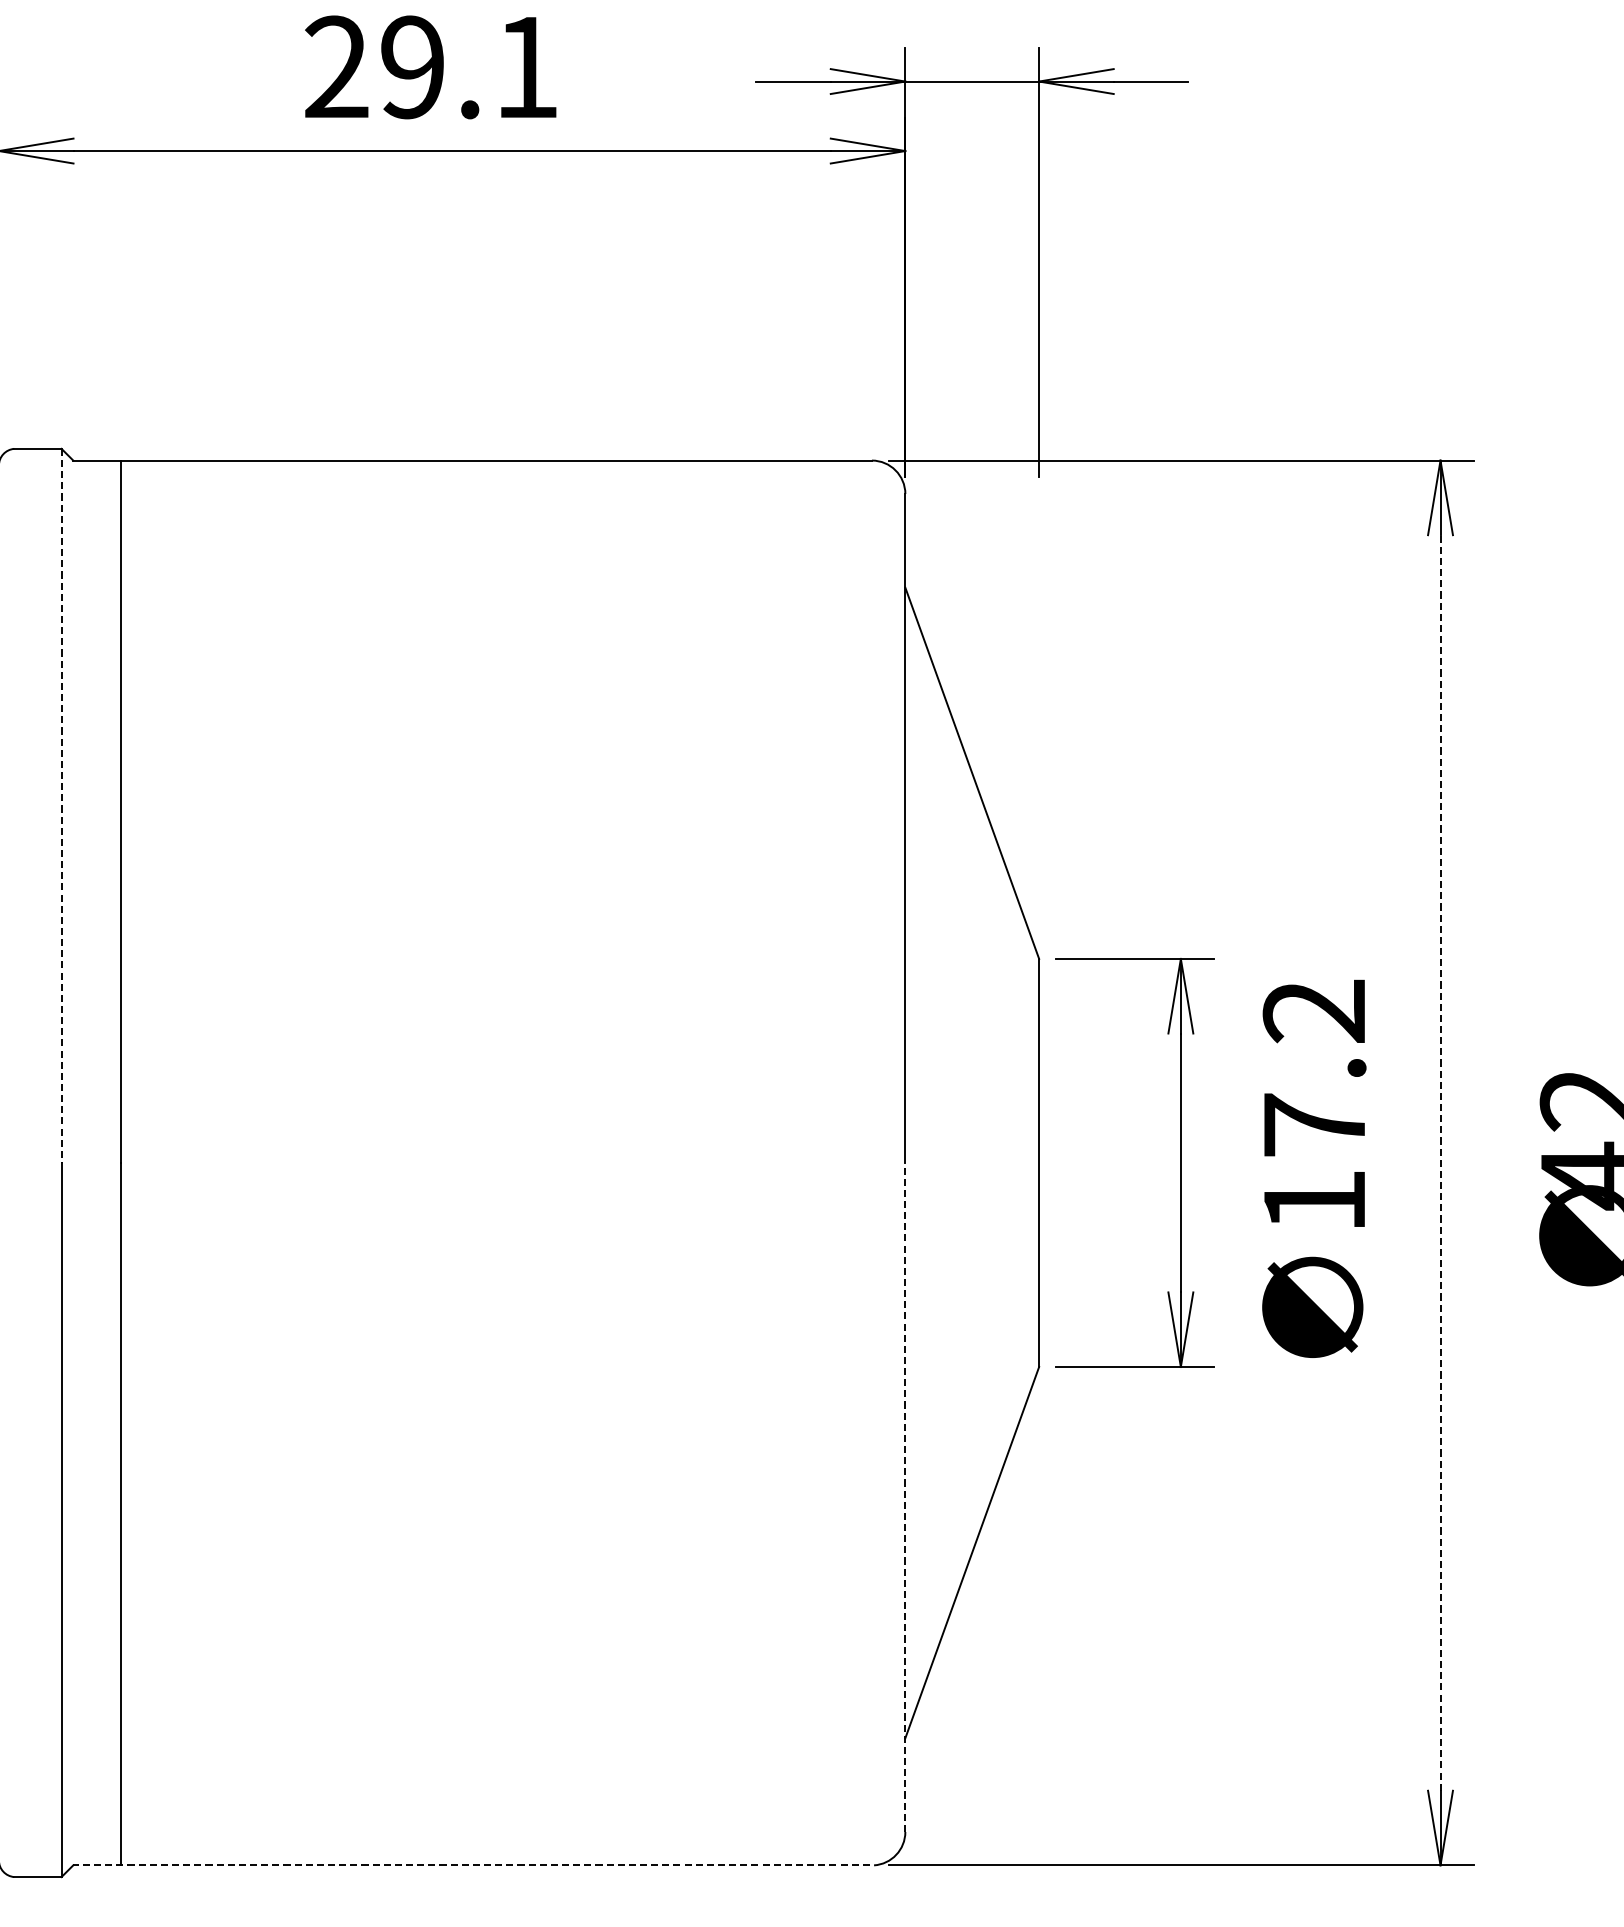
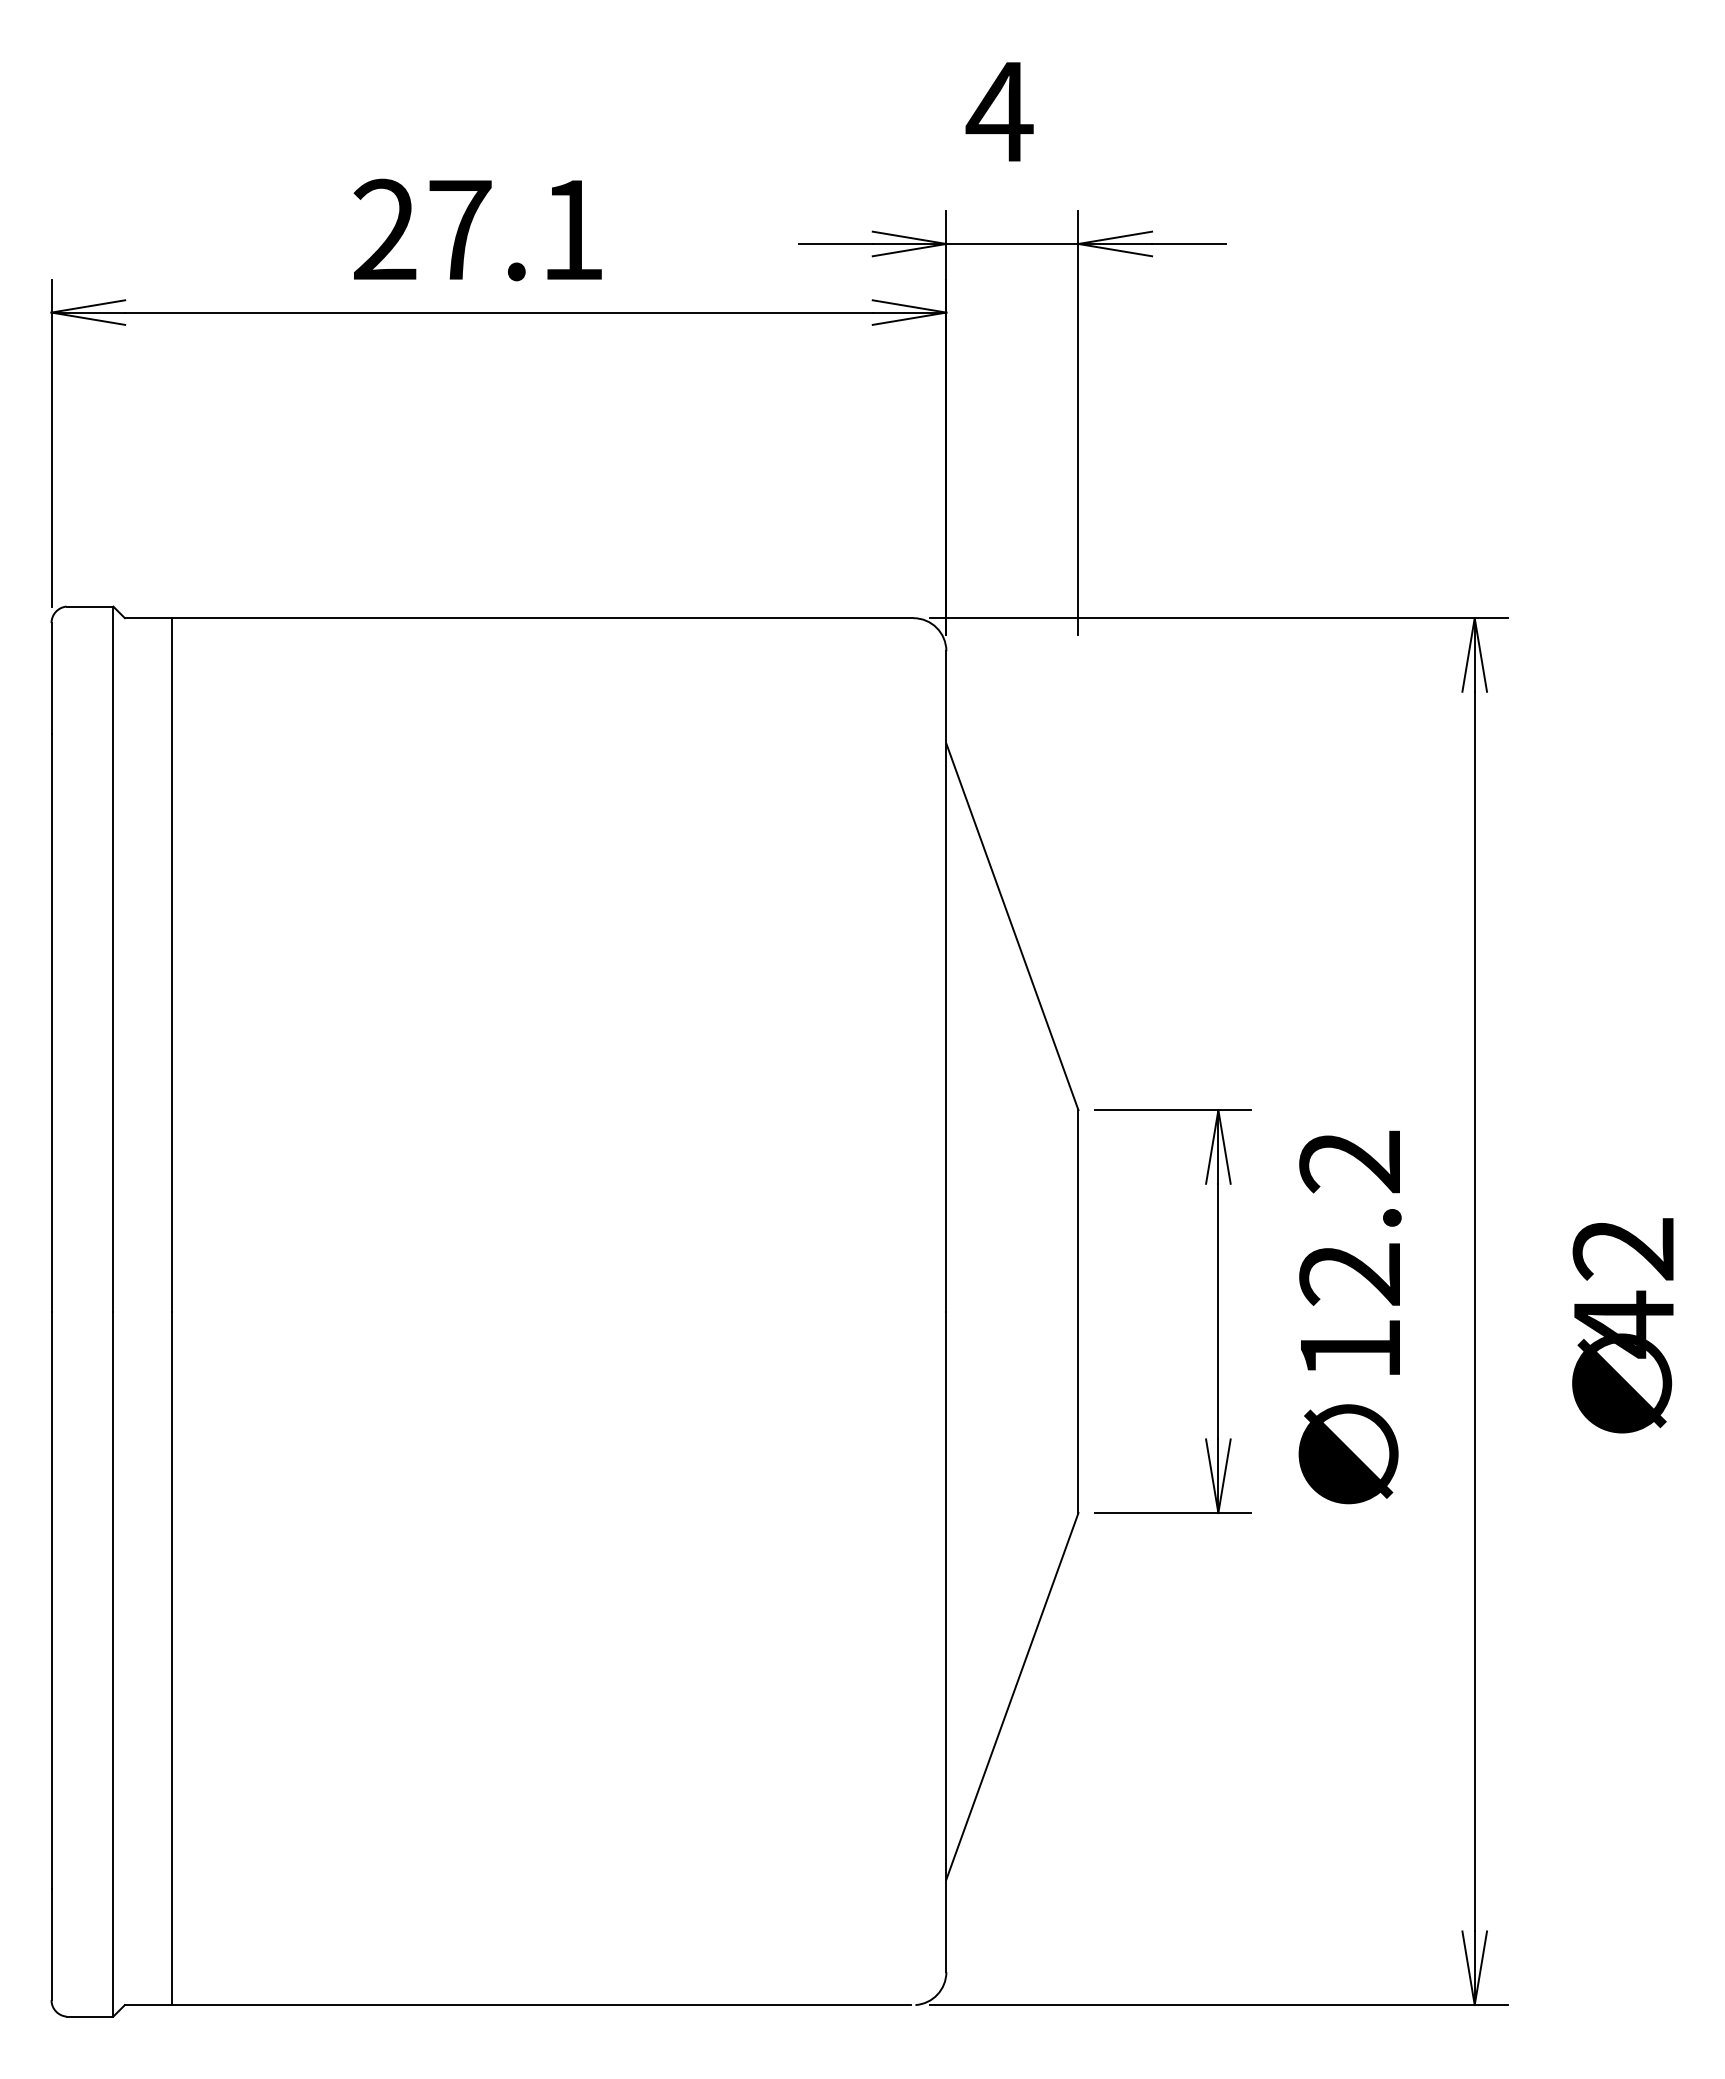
text: (413, 66) -> (460, 229), 29.1 -> 27.1
line: (61, 806) -> (113, 959), dashed -> solid
text: (1313, 1125) -> (1349, 1274), 17.2 -> 12.2
line: (1440, 1162) -> (1474, 1311), dashed -> solid
line: (905, 1497) -> (946, 1641), dashed -> solid
line: (470, 1865) -> (517, 2005), dashed -> solid

